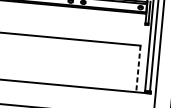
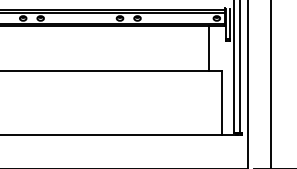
line: (132, 28) -> (208, 48), added
line: (138, 69) -> (221, 103), dashed -> solid

